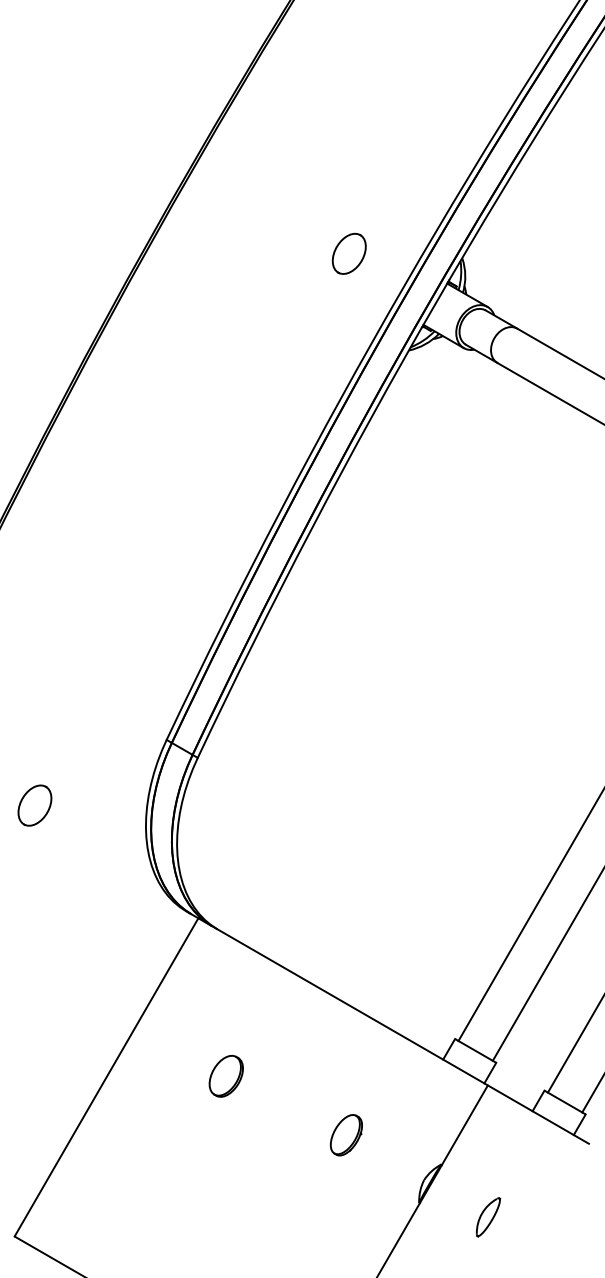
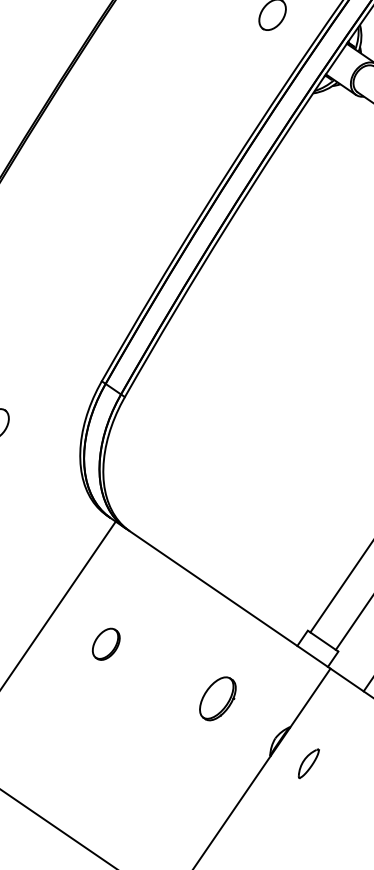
part: (225, 1076) -> (105, 644), moved
part: (345, 1135) -> (217, 699), size x1.4
part: (488, 1217) -> (308, 763), moved

